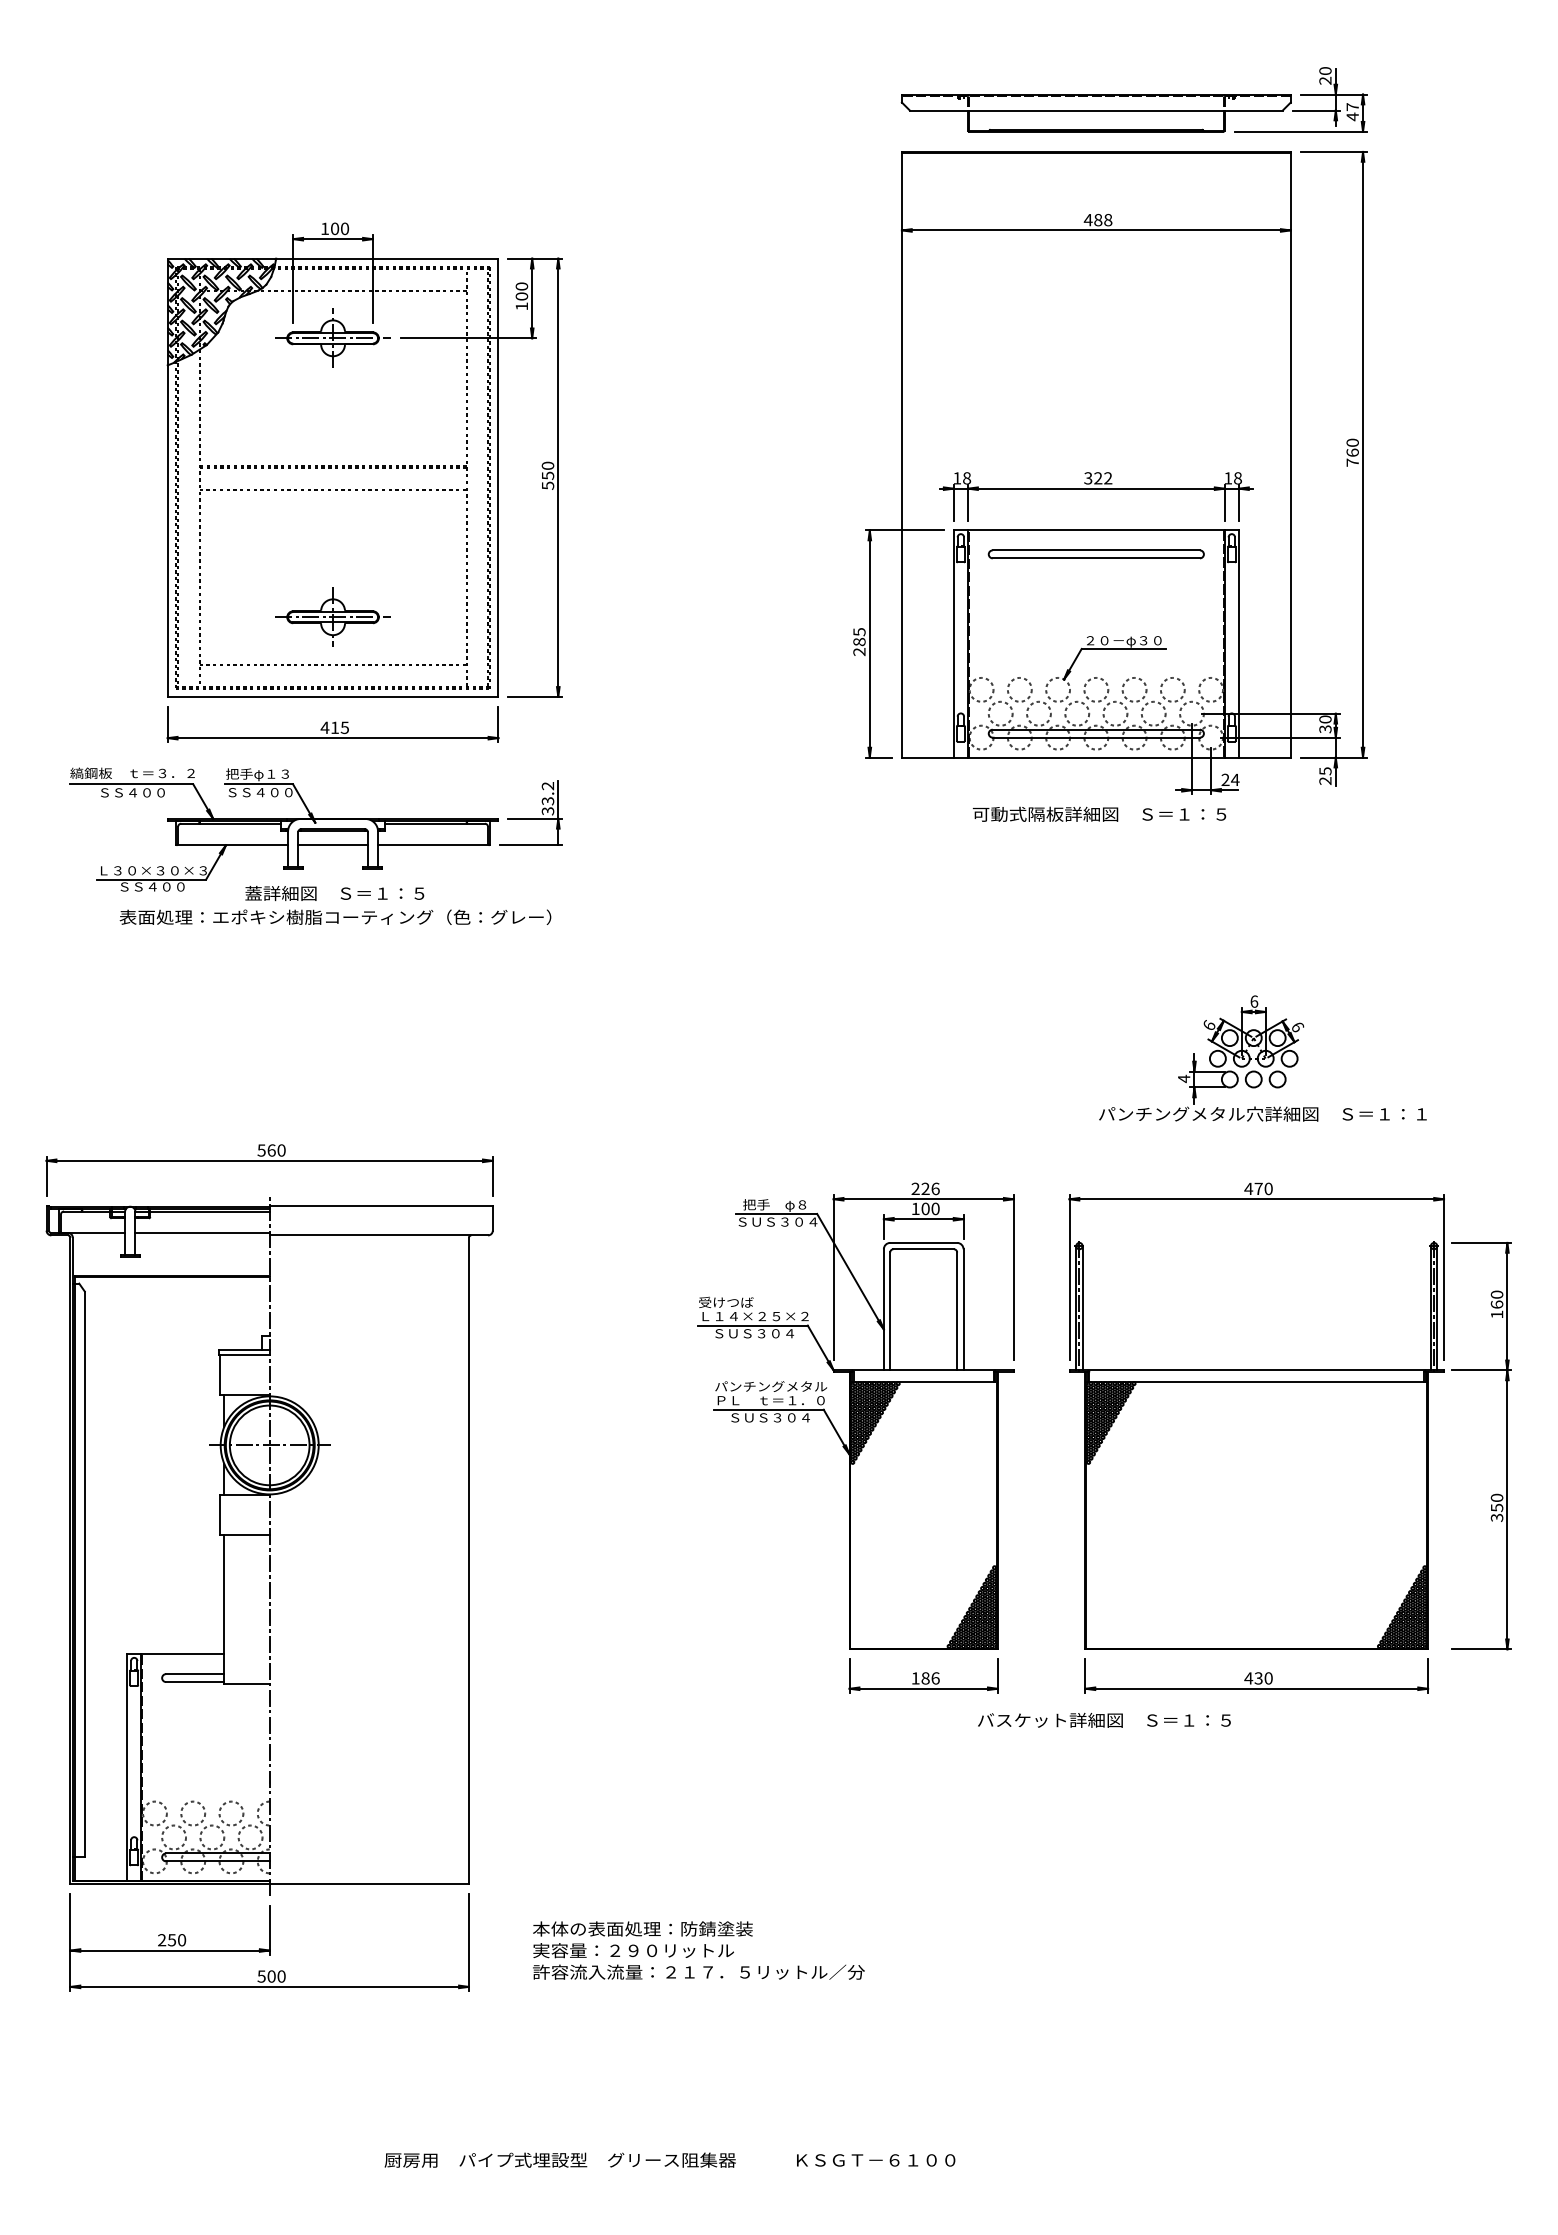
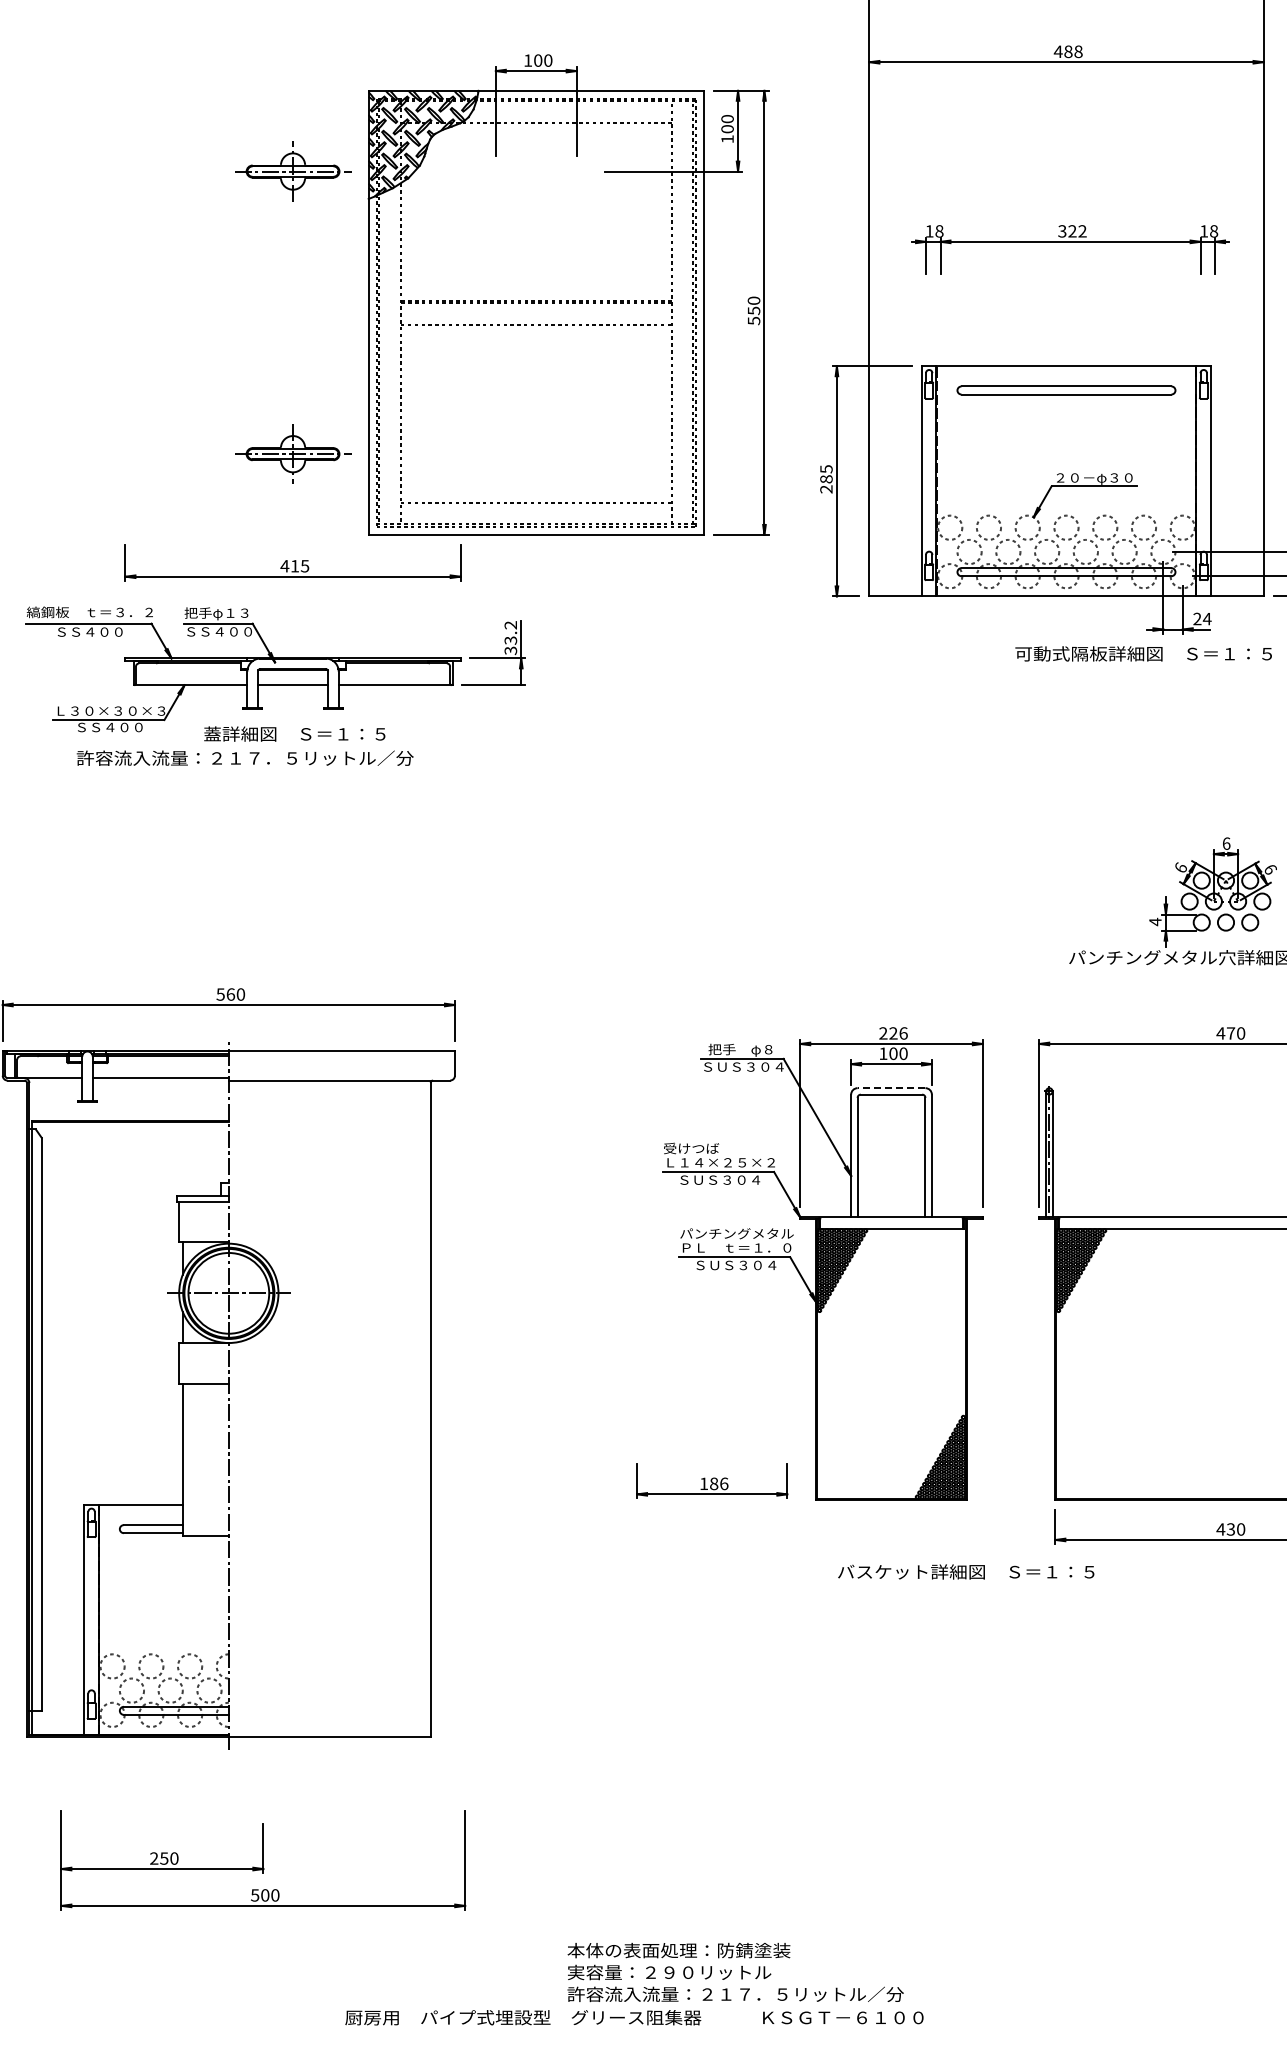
part: (364, 459) -> (568, 294), moved
part: (1096, 489) -> (1070, 242), moved
text: (1099, 813) -> (1143, 653), moved
text: (335, 916) -> (295, 757), 表面処理：エポキシ樹脂コーティング（色：グレー） -> 許容流入流量：２１７．５リットル／分
line: (923, 1242) -> (891, 1087), solid -> dashed
part: (923, 1675) -> (711, 1480), moved
text: (1104, 1719) -> (966, 1571), moved
part: (269, 1942) -> (263, 1860), moved
text: (698, 1950) -> (735, 1972), moved

